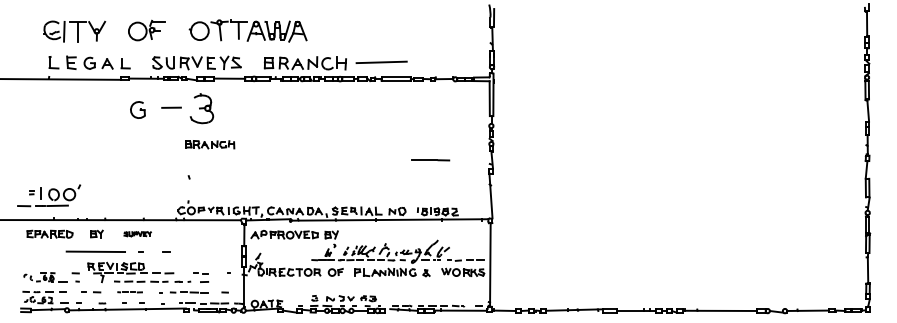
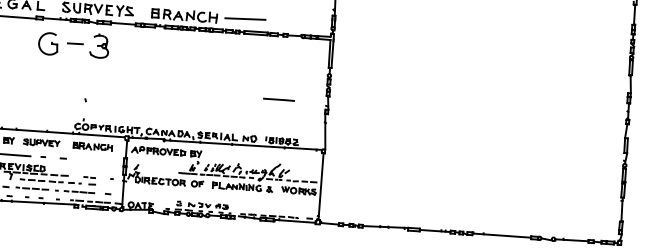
part: (137, 109) -> (48, 43), size x1.67
part: (210, 144) -> (93, 146), moved
part: (137, 233) -> (41, 142), size x1.67
part: (129, 292) -> (31, 188), size x1.67

